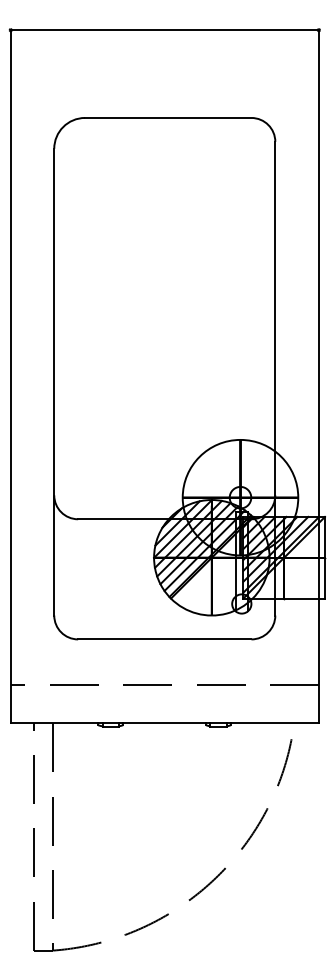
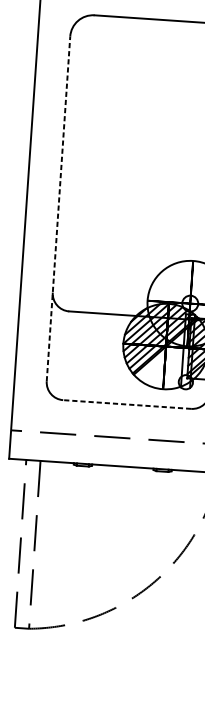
line: (54, 381) -> (58, 208), solid -> dashed
line: (164, 639) -> (126, 404), solid -> dashed

